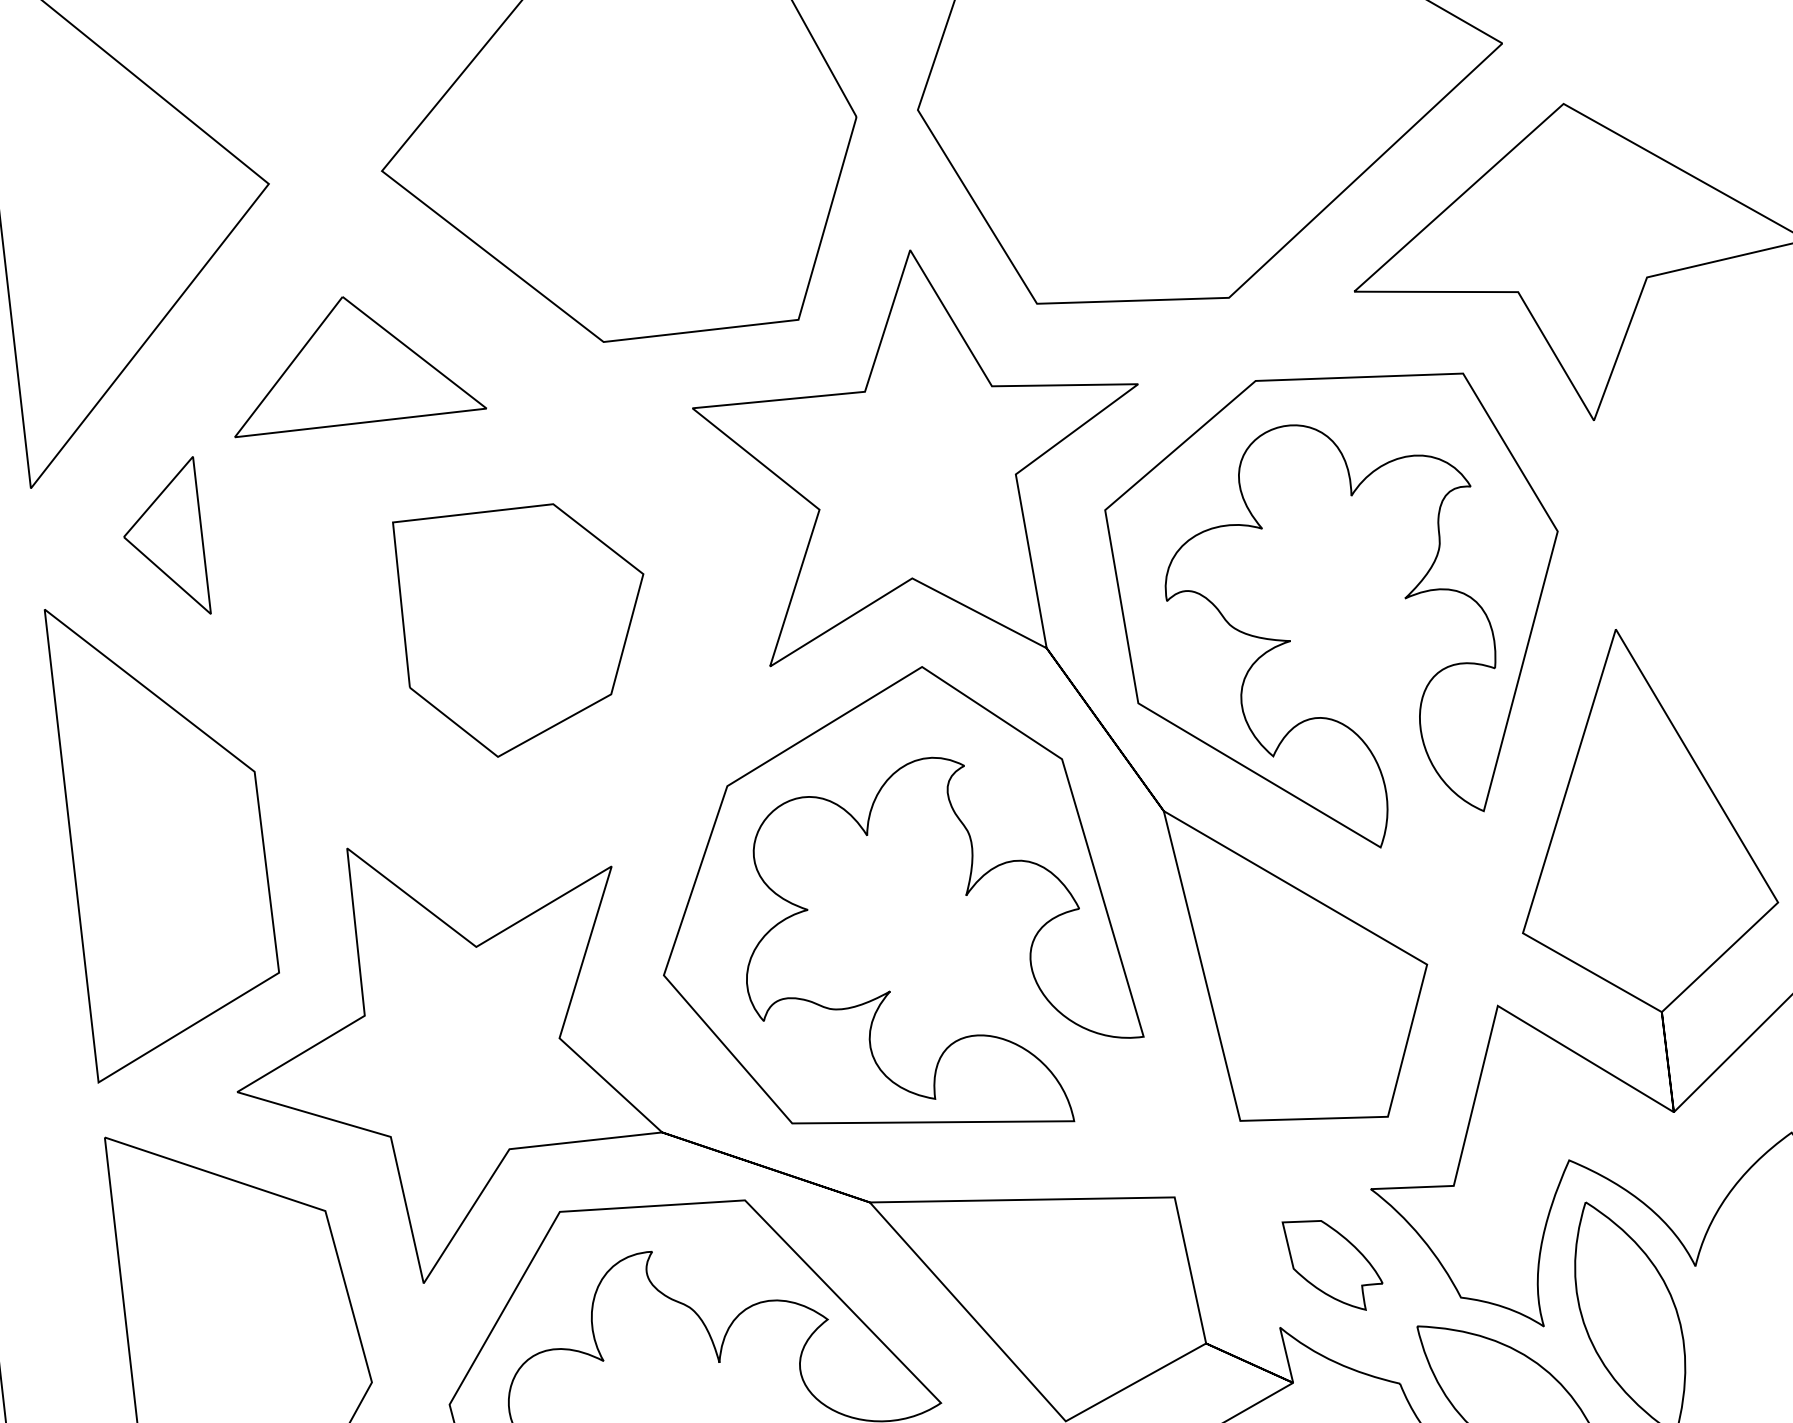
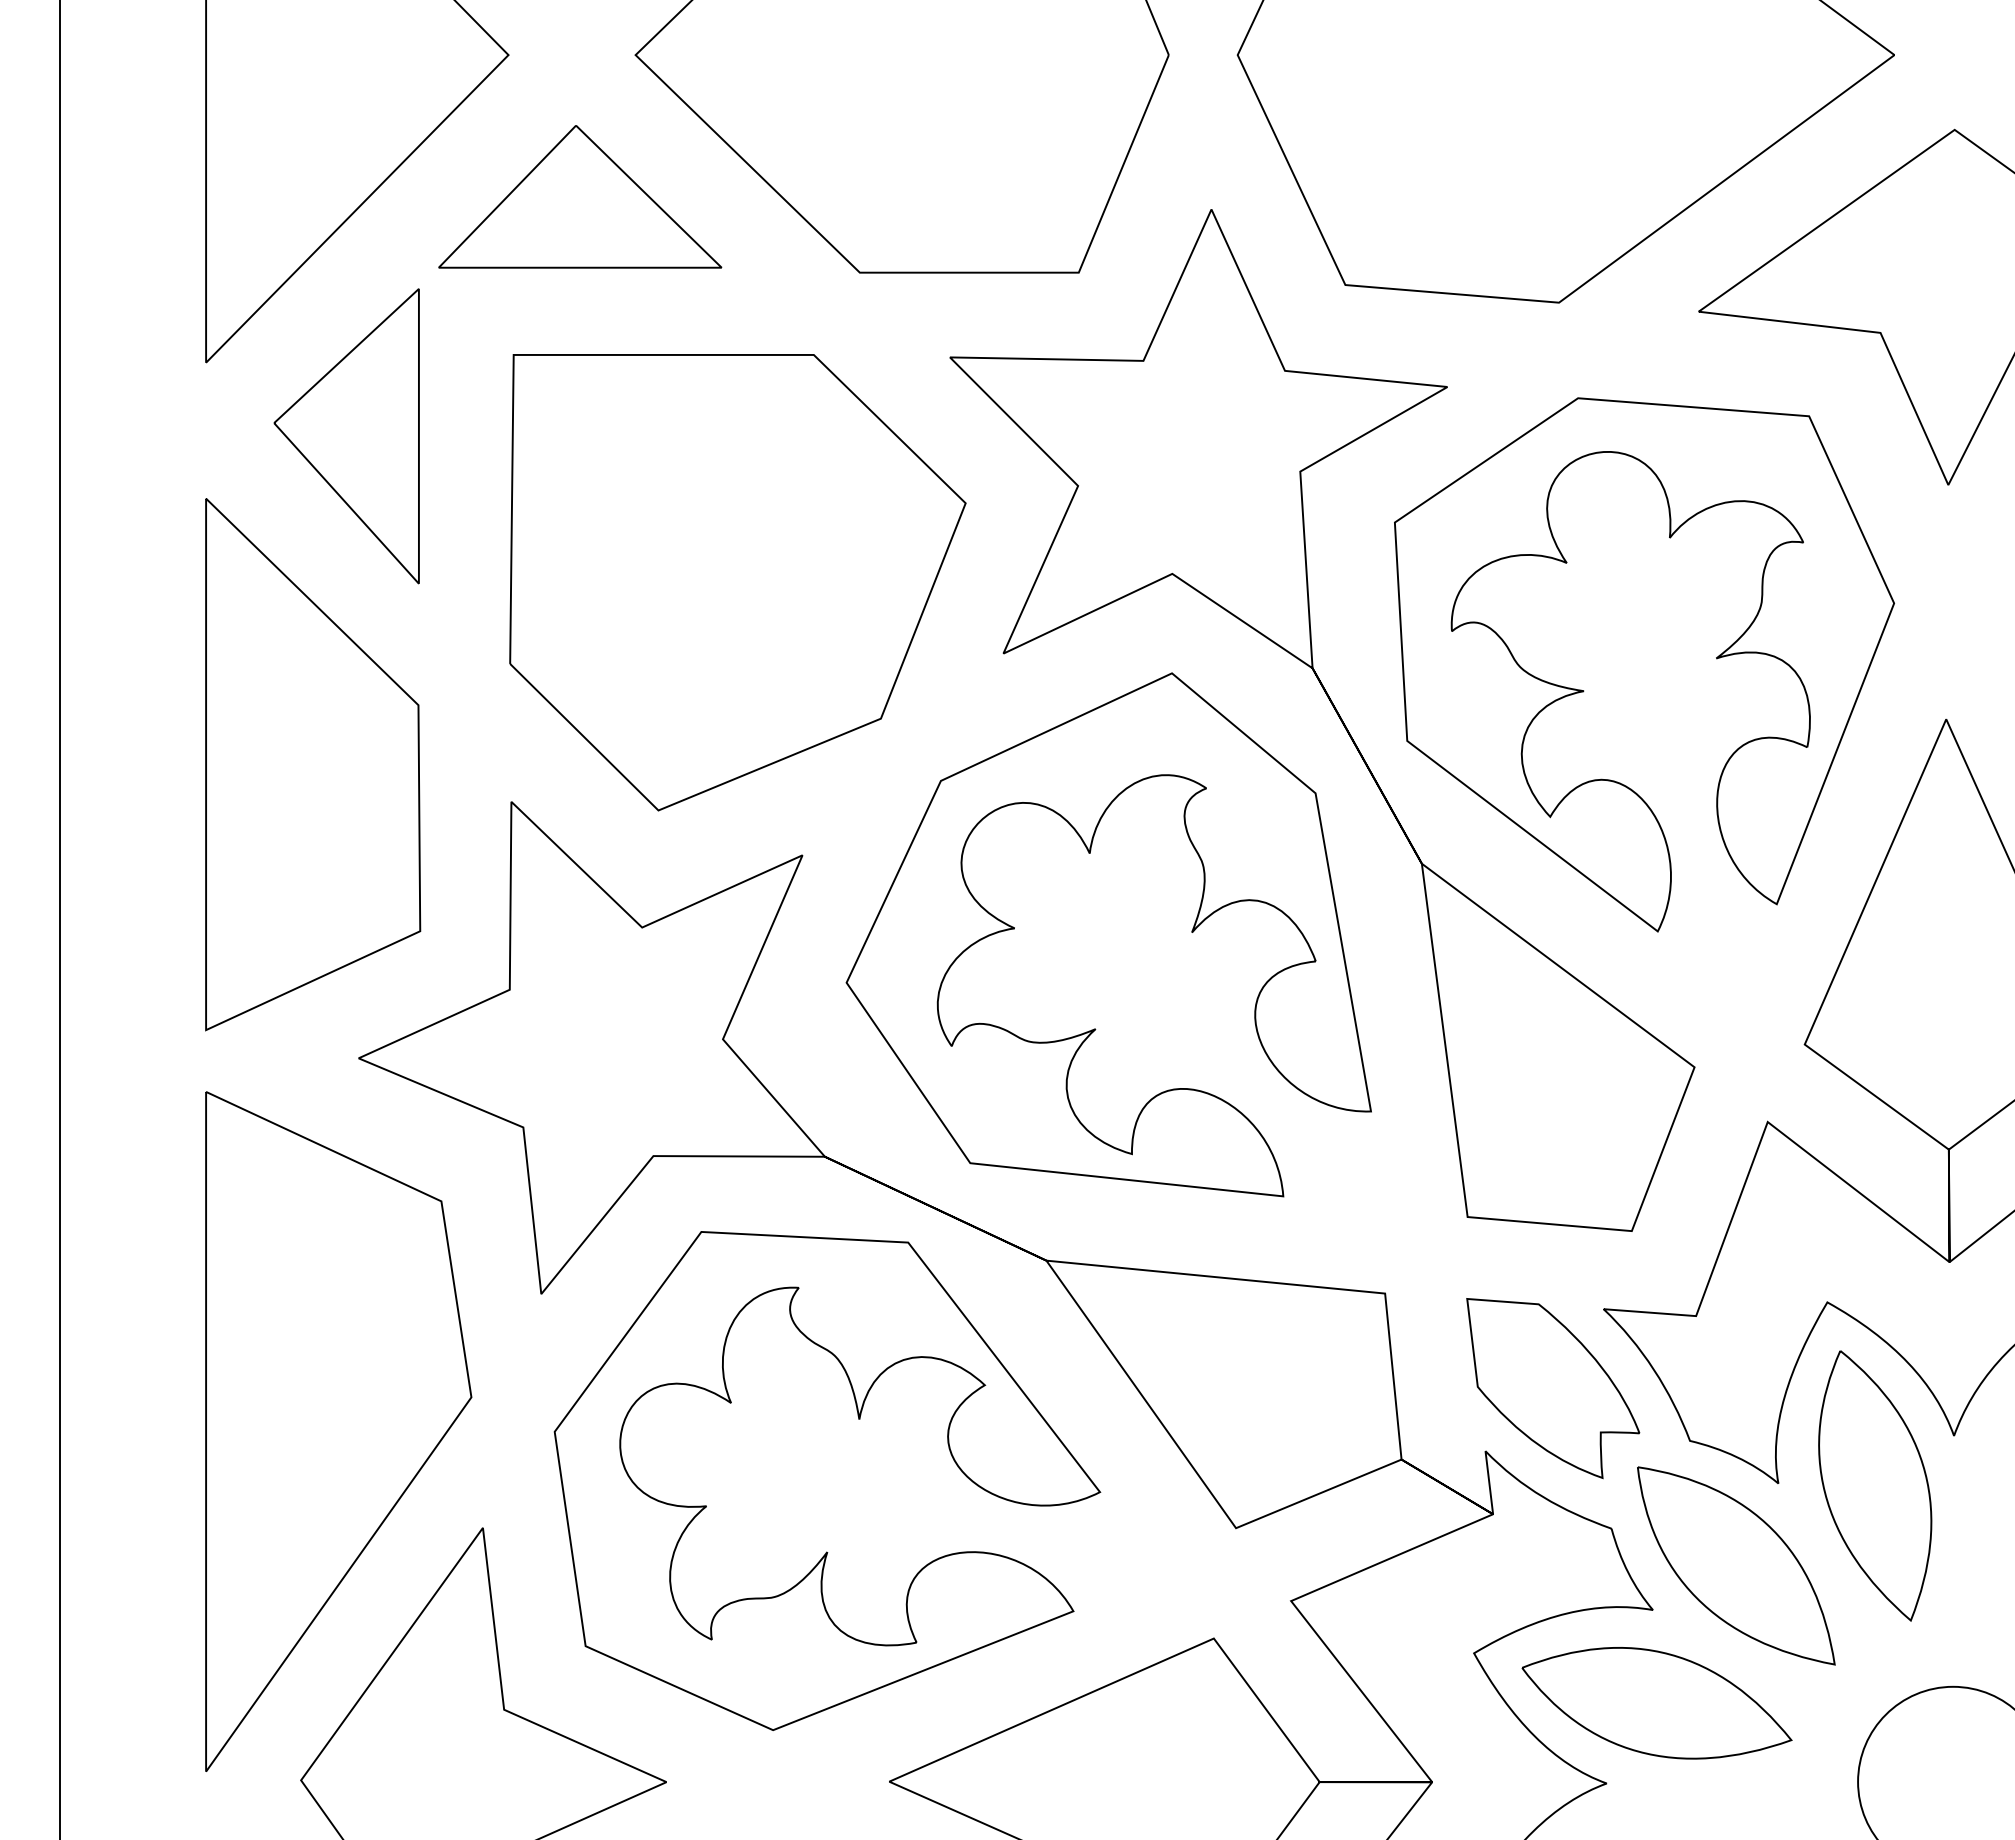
part: (353, 359) -> (580, 196), moved
part: (163, 539) -> (346, 436), size x1.67
part: (526, 630) -> (737, 582), size x1.67
part: (1334, 1264) -> (1553, 1388), size x1.67

